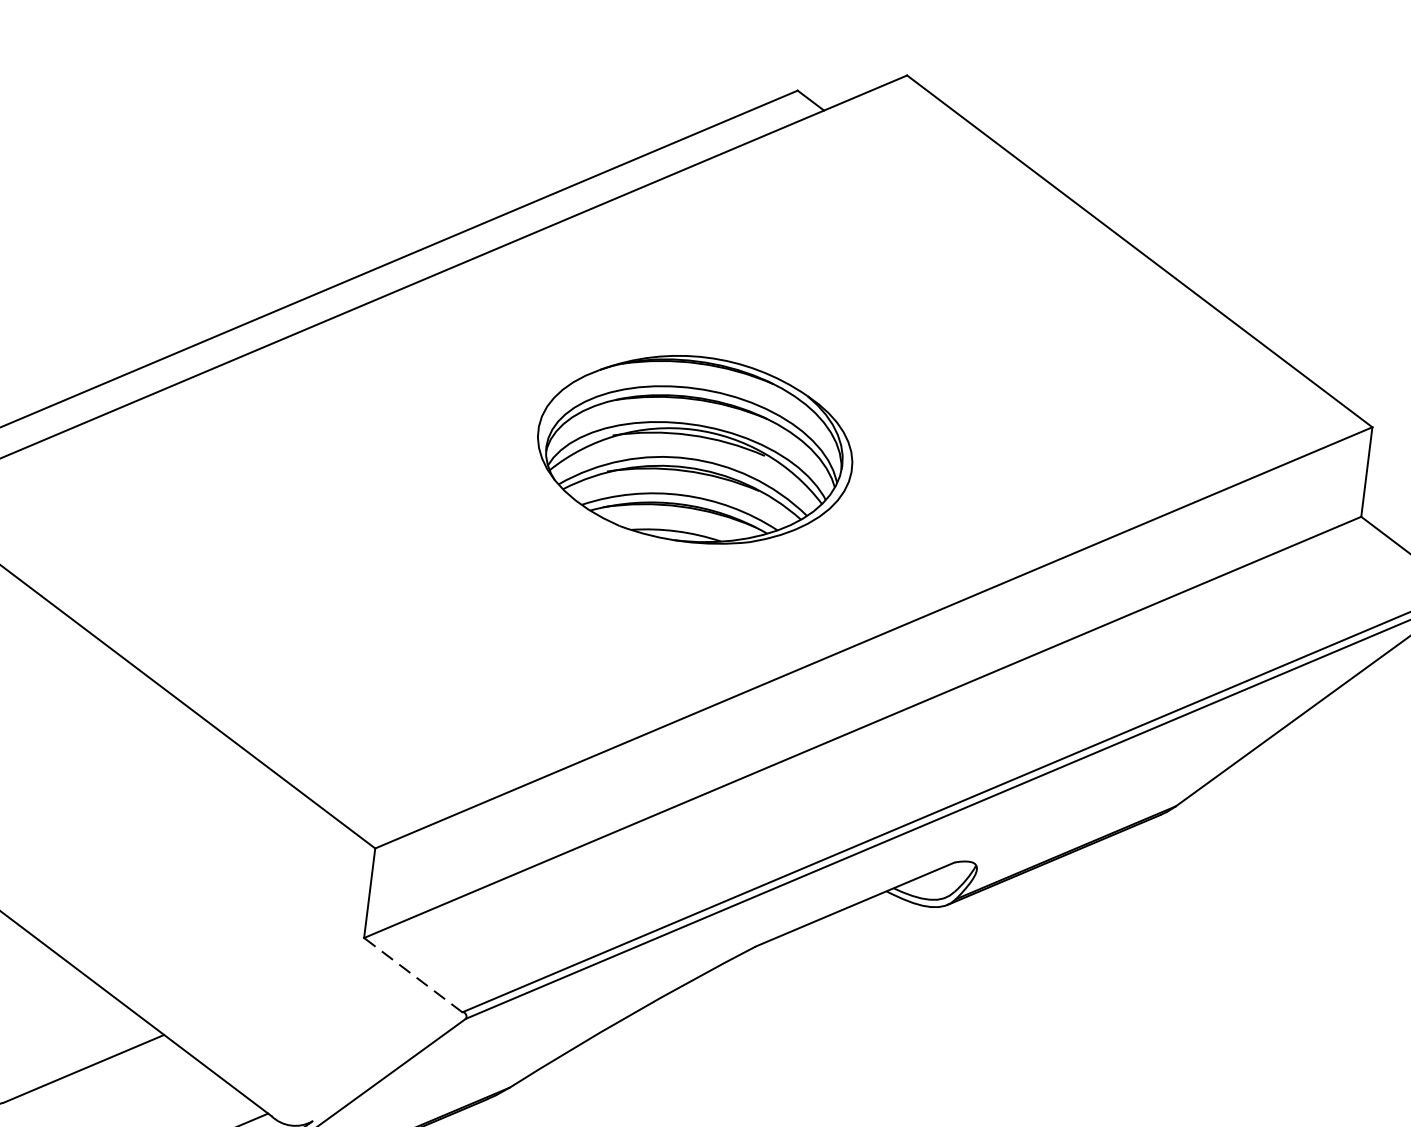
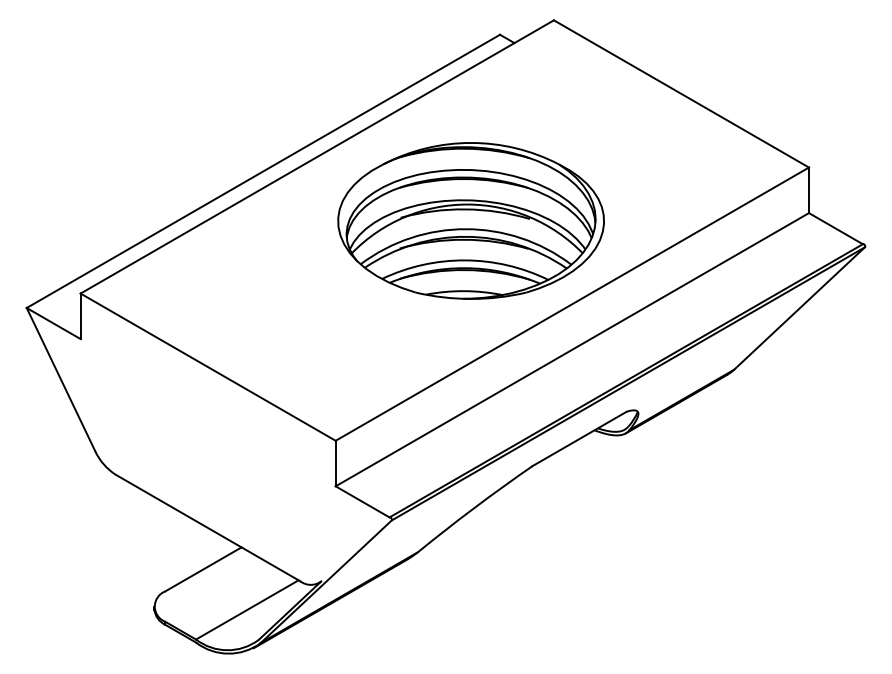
part: (694, 448) -> (470, 220), size x1.67
line: (413, 974) -> (362, 501), dashed -> solid

